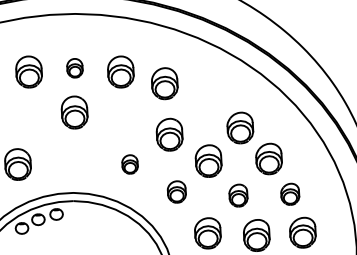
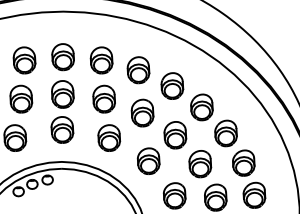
part: (74, 68) -> (62, 57), size x1.67
part: (205, 101) -> (172, 85), added
part: (25, 117) -> (21, 98), added
part: (123, 117) -> (103, 98), added
part: (74, 154) -> (62, 129), added
part: (130, 163) -> (109, 137), size x1.67
part: (176, 191) -> (148, 160), size x1.43
part: (289, 193) -> (243, 162), size x1.43
part: (238, 195) -> (200, 164), size x1.43

